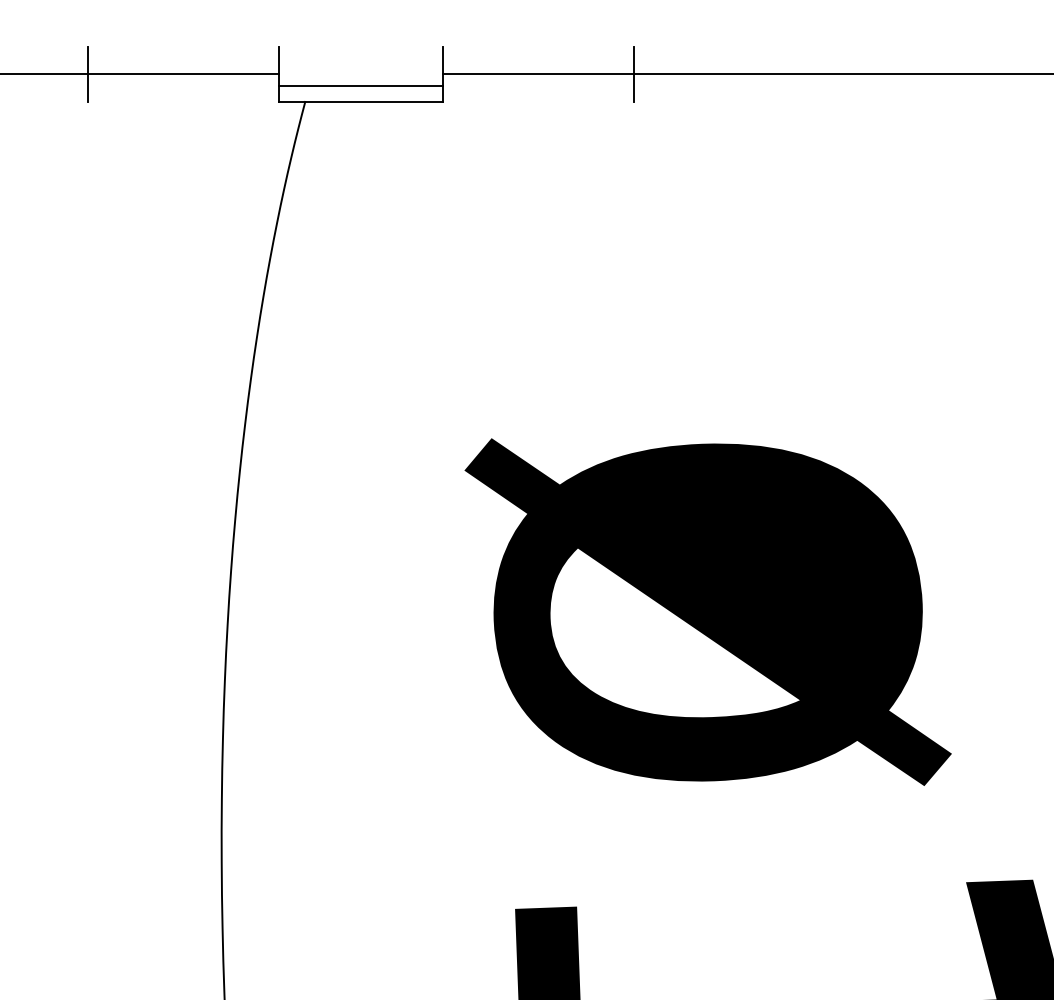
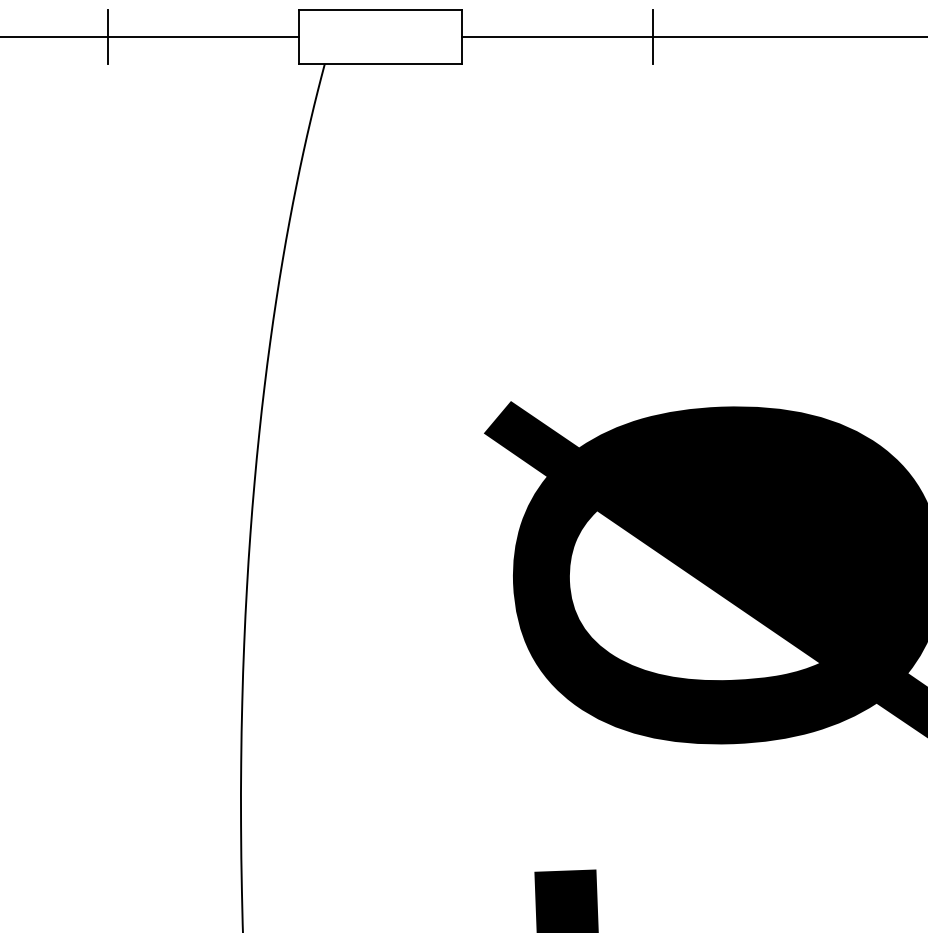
line: (360, 86) -> (379, 10), moved

